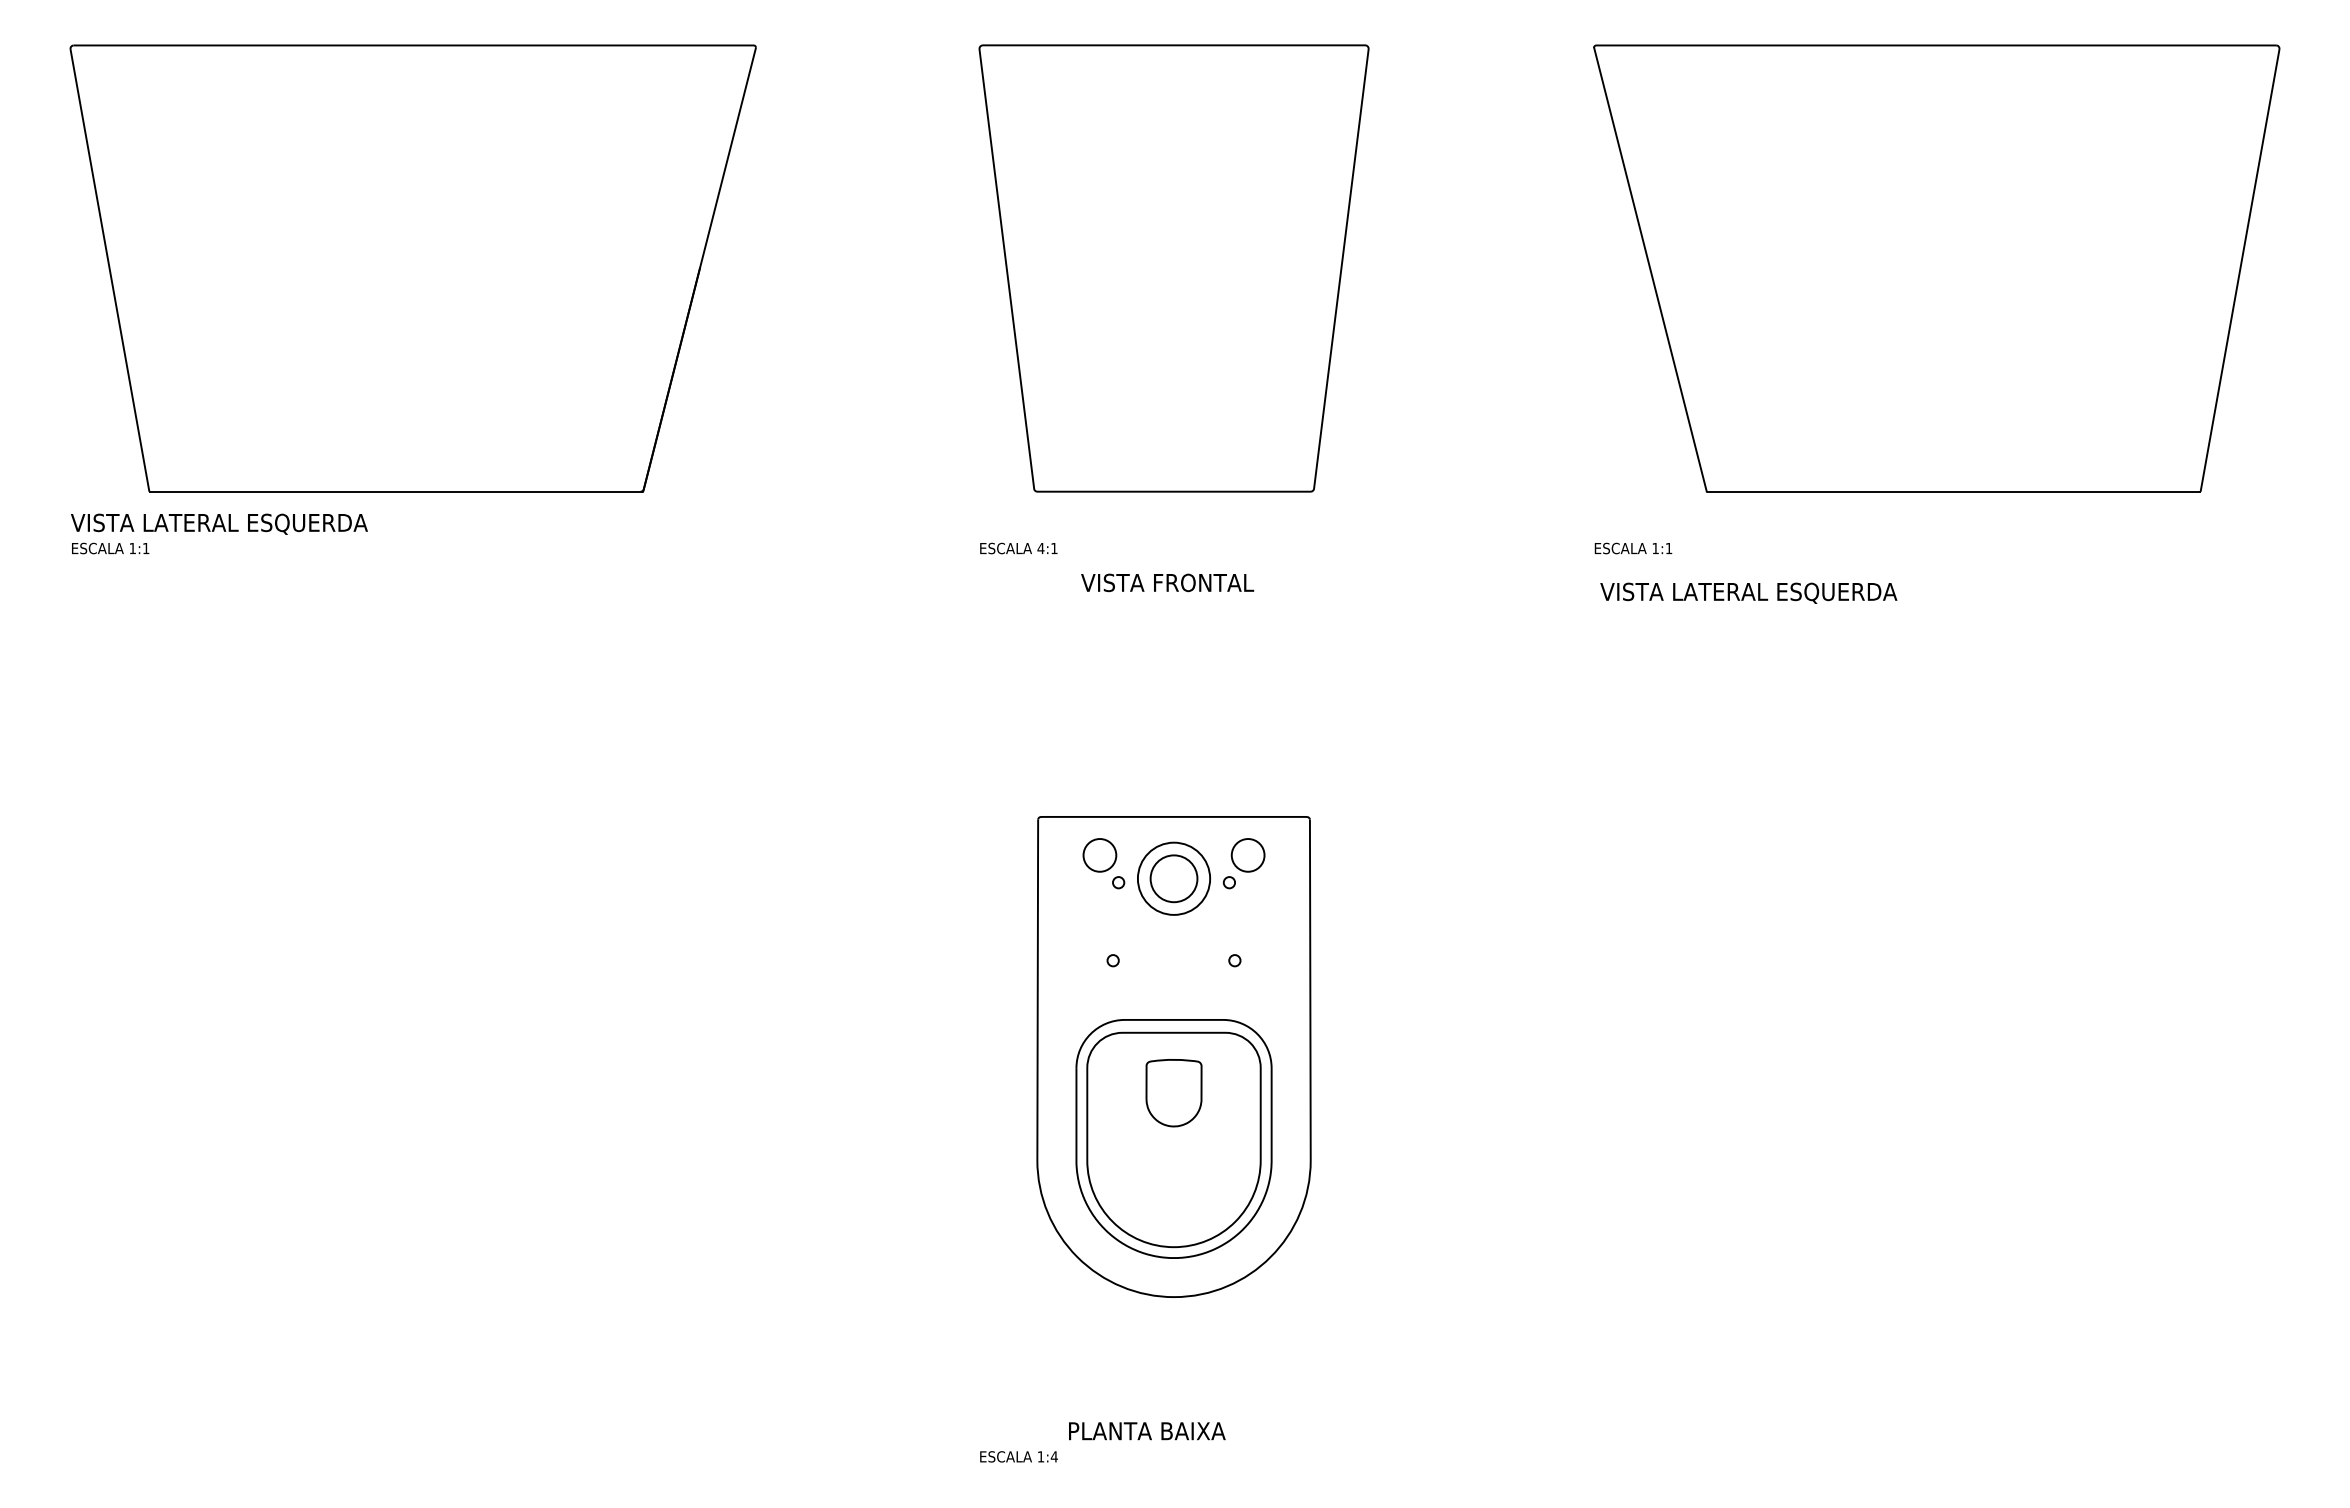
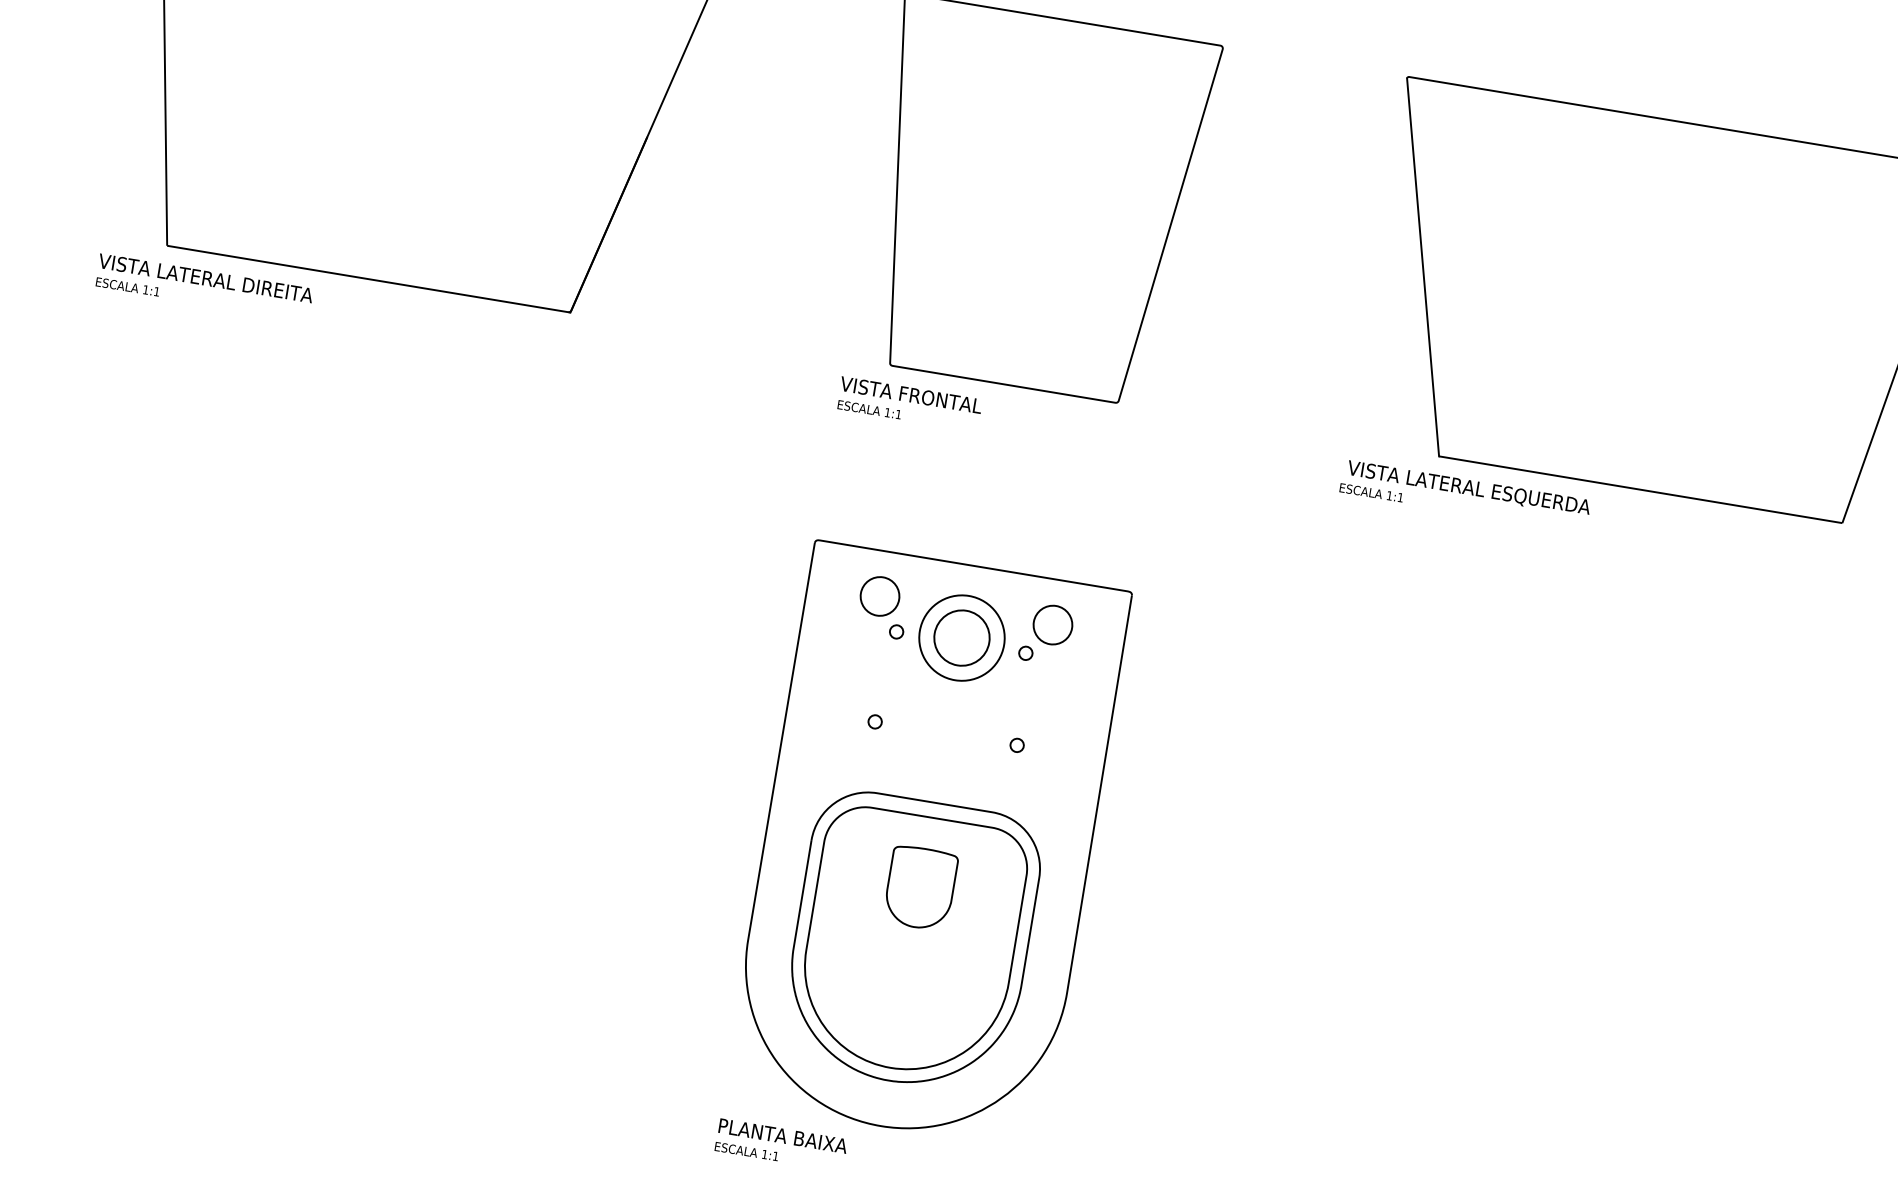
text: (308, 523) -> (292, 293), VISTA LATERAL ESQUERDA -> VISTA LATERAL DIREITA
text: (1040, 548) -> (887, 412), 4:1 -> 1:1
text: (1167, 582) -> (911, 394), moved
text: (1748, 592) -> (1468, 487), moved
part: (1173, 1056) -> (927, 845), size x1.43
text: (1147, 1431) -> (783, 1136), moved
text: (1053, 1456) -> (775, 1155), 1:4 -> 1:1

